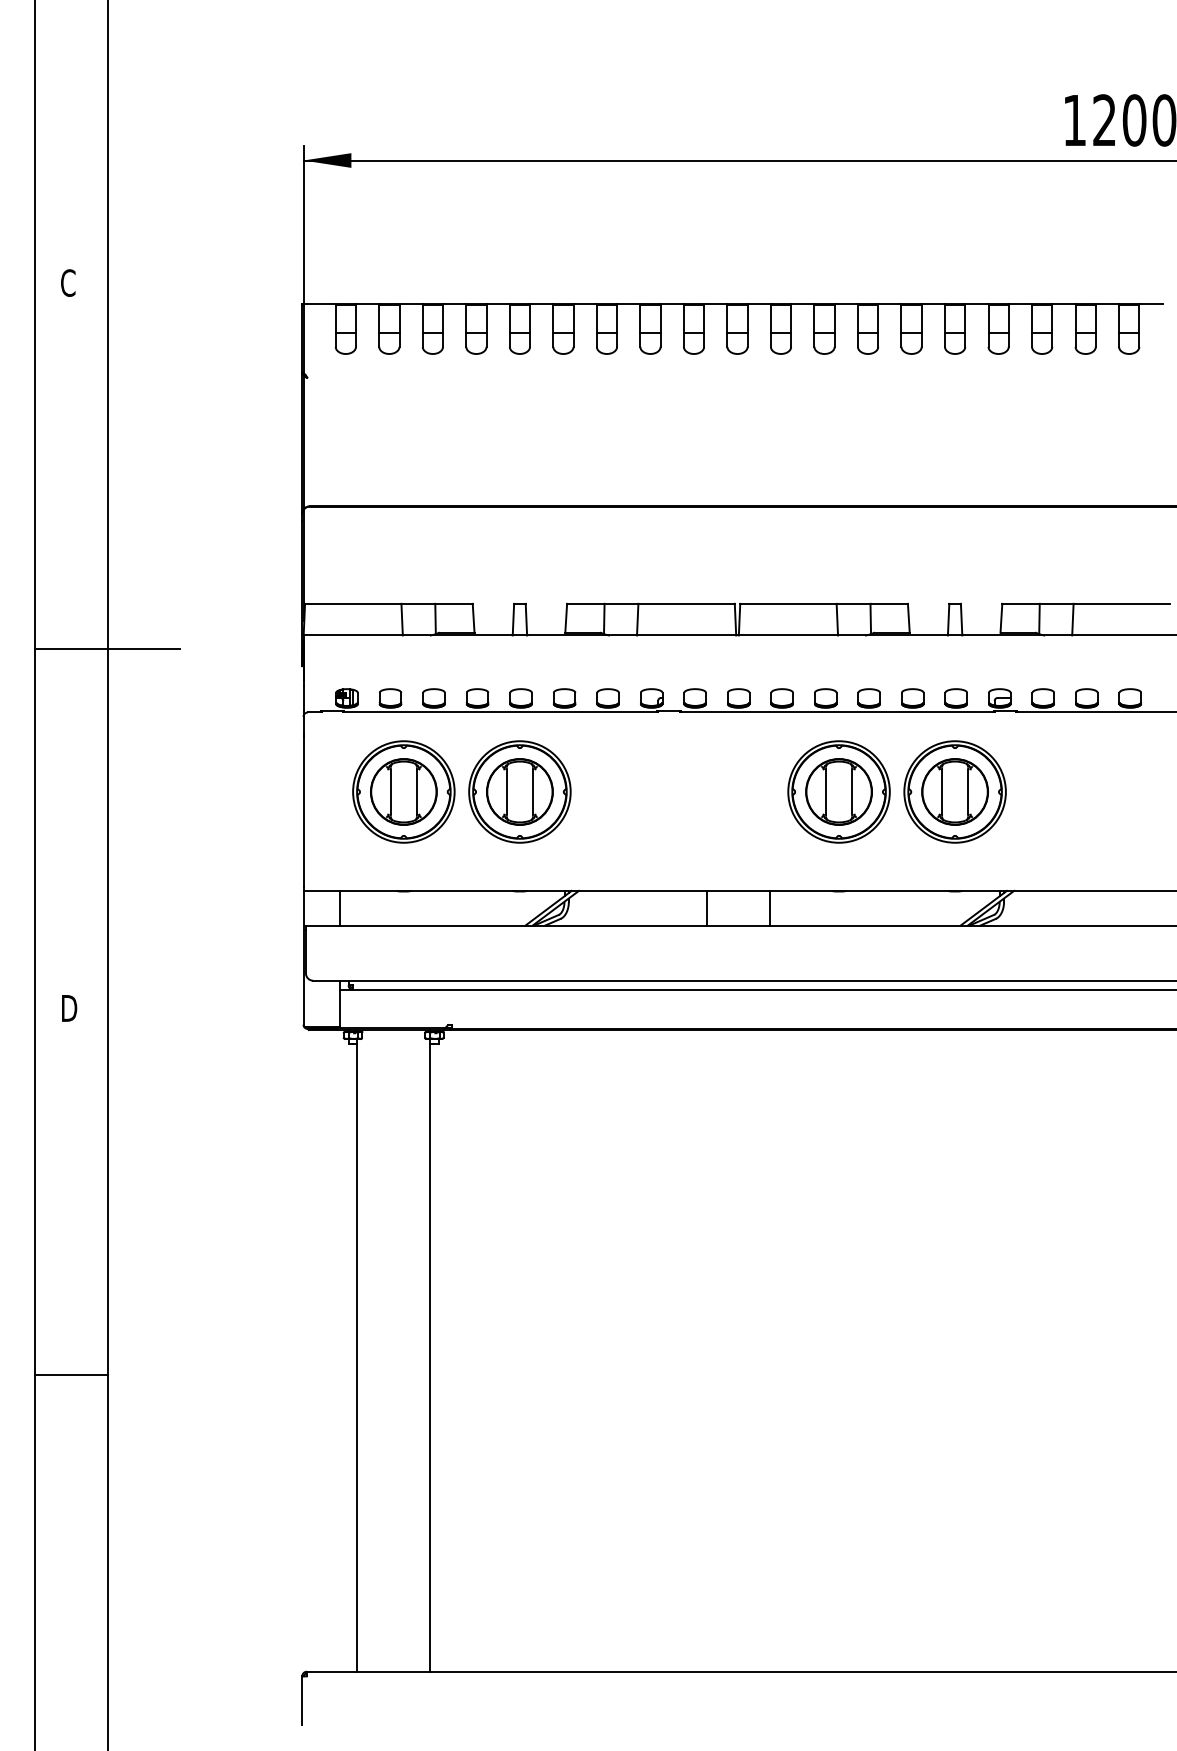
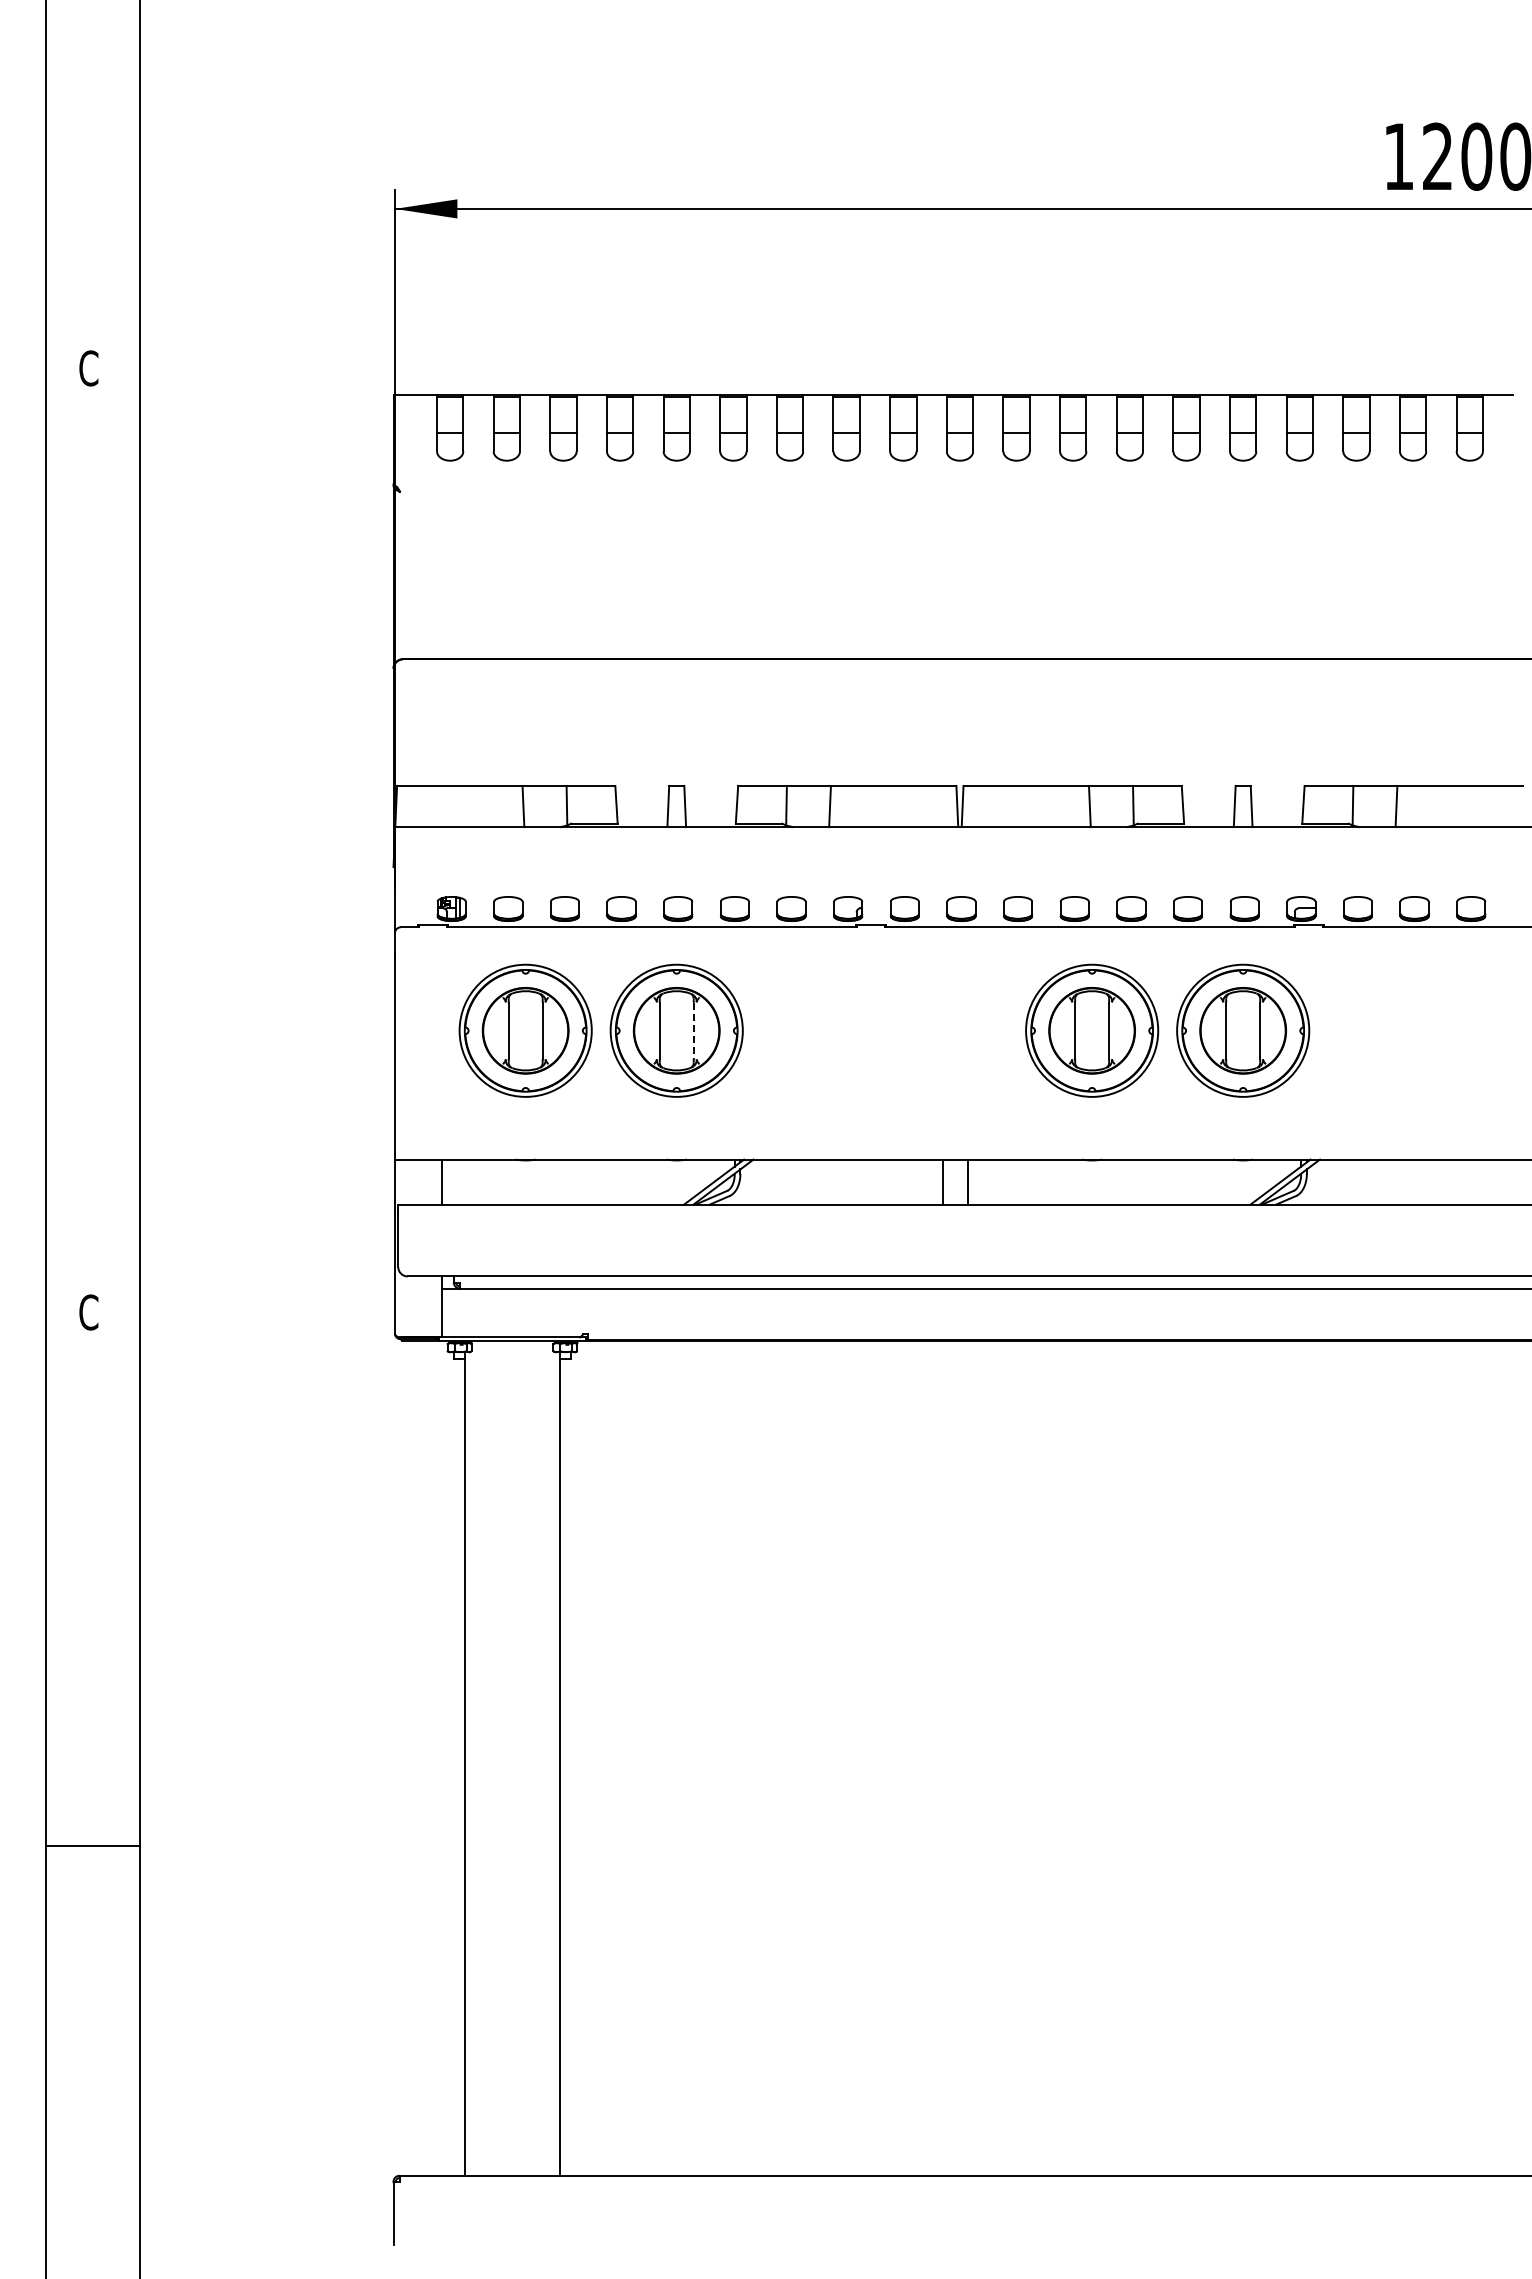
line: (107, 649) -> (140, 845), removed
line: (532, 792) -> (693, 1031), solid -> dashed
line: (706, 907) -> (967, 1181), moved
line: (769, 907) -> (942, 1181), moved
text: (68, 1008) -> (89, 1312), D -> C
line: (71, 1374) -> (93, 1846), moved

